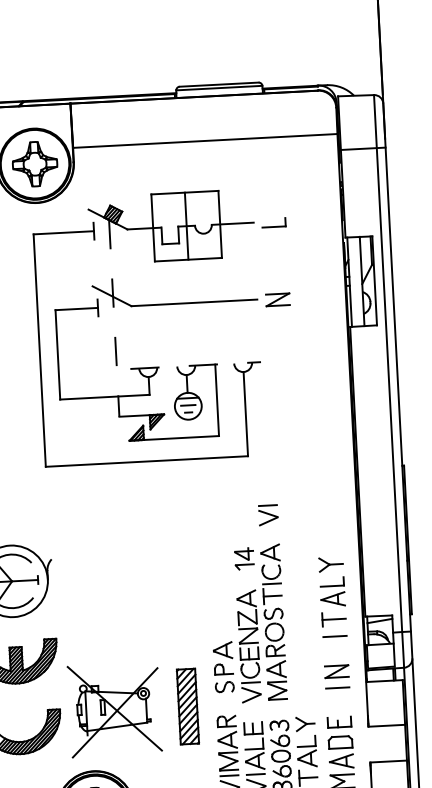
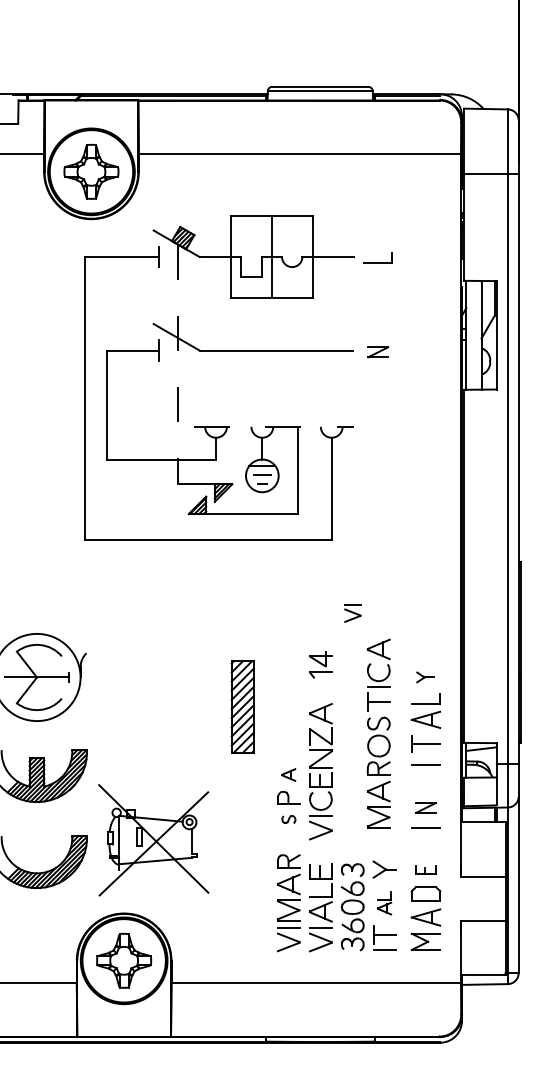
part: (278, 300) -> (378, 352), size x0.7
part: (268, 515) -> (352, 613), size x0.7
part: (330, 564) -> (425, 677), size x0.6
part: (273, 621) -> (378, 733), moved
part: (222, 650) -> (288, 774), size x0.6
part: (336, 671) -> (425, 807), size x0.7
part: (224, 687) -> (288, 819), size x0.6
part: (187, 706) -> (242, 706), moved
part: (339, 722) -> (425, 869), size x0.7
part: (306, 751) -> (384, 903), size x0.6

